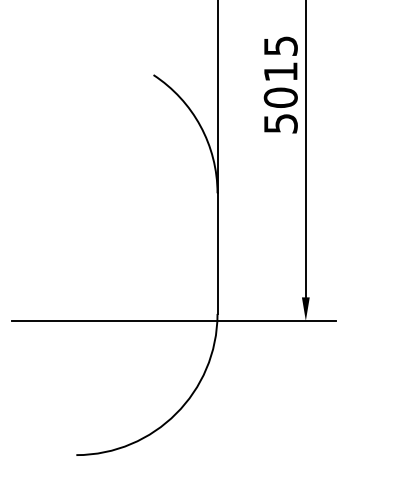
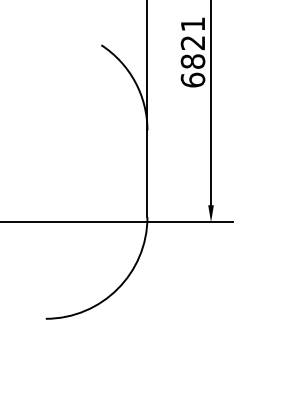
text: (280, 85) -> (192, 52), 5015 -> 6821

